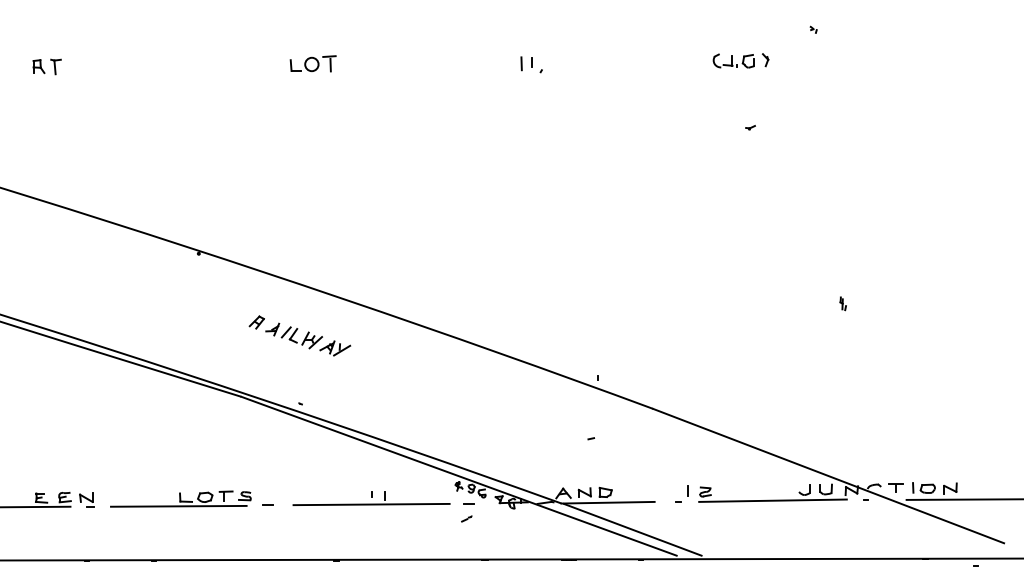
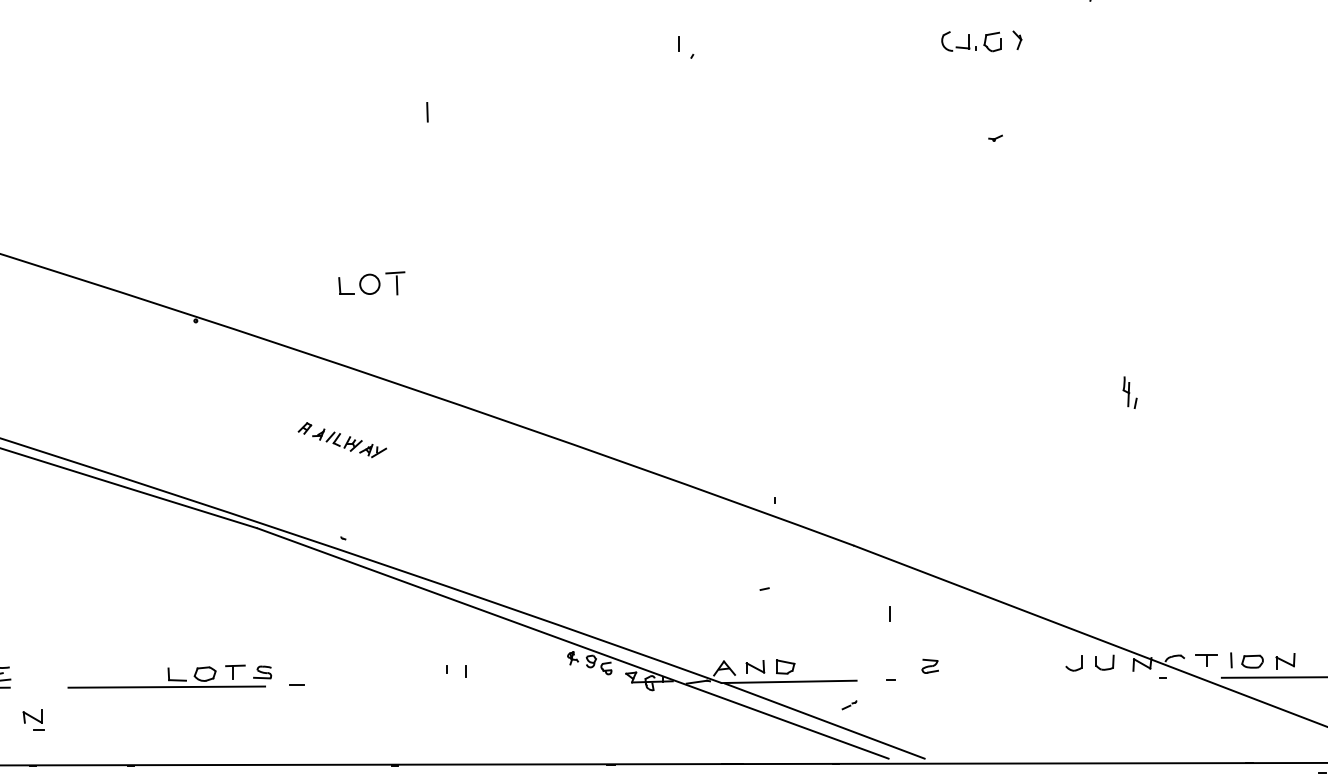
part: (312, 63) -> (370, 282), moved
line: (521, 63) -> (427, 111), moved
part: (842, 303) -> (1128, 393), size x1.6
part: (299, 335) -> (341, 439), size x0.6
line: (687, 490) -> (888, 613), moved
part: (86, 499) -> (33, 719), moved
line: (772, 500) -> (1027, 678), removed
line: (468, 503) -> (586, 682), removed
line: (371, 504) -> (446, 684), removed
part: (466, 518) -> (849, 704), moved

